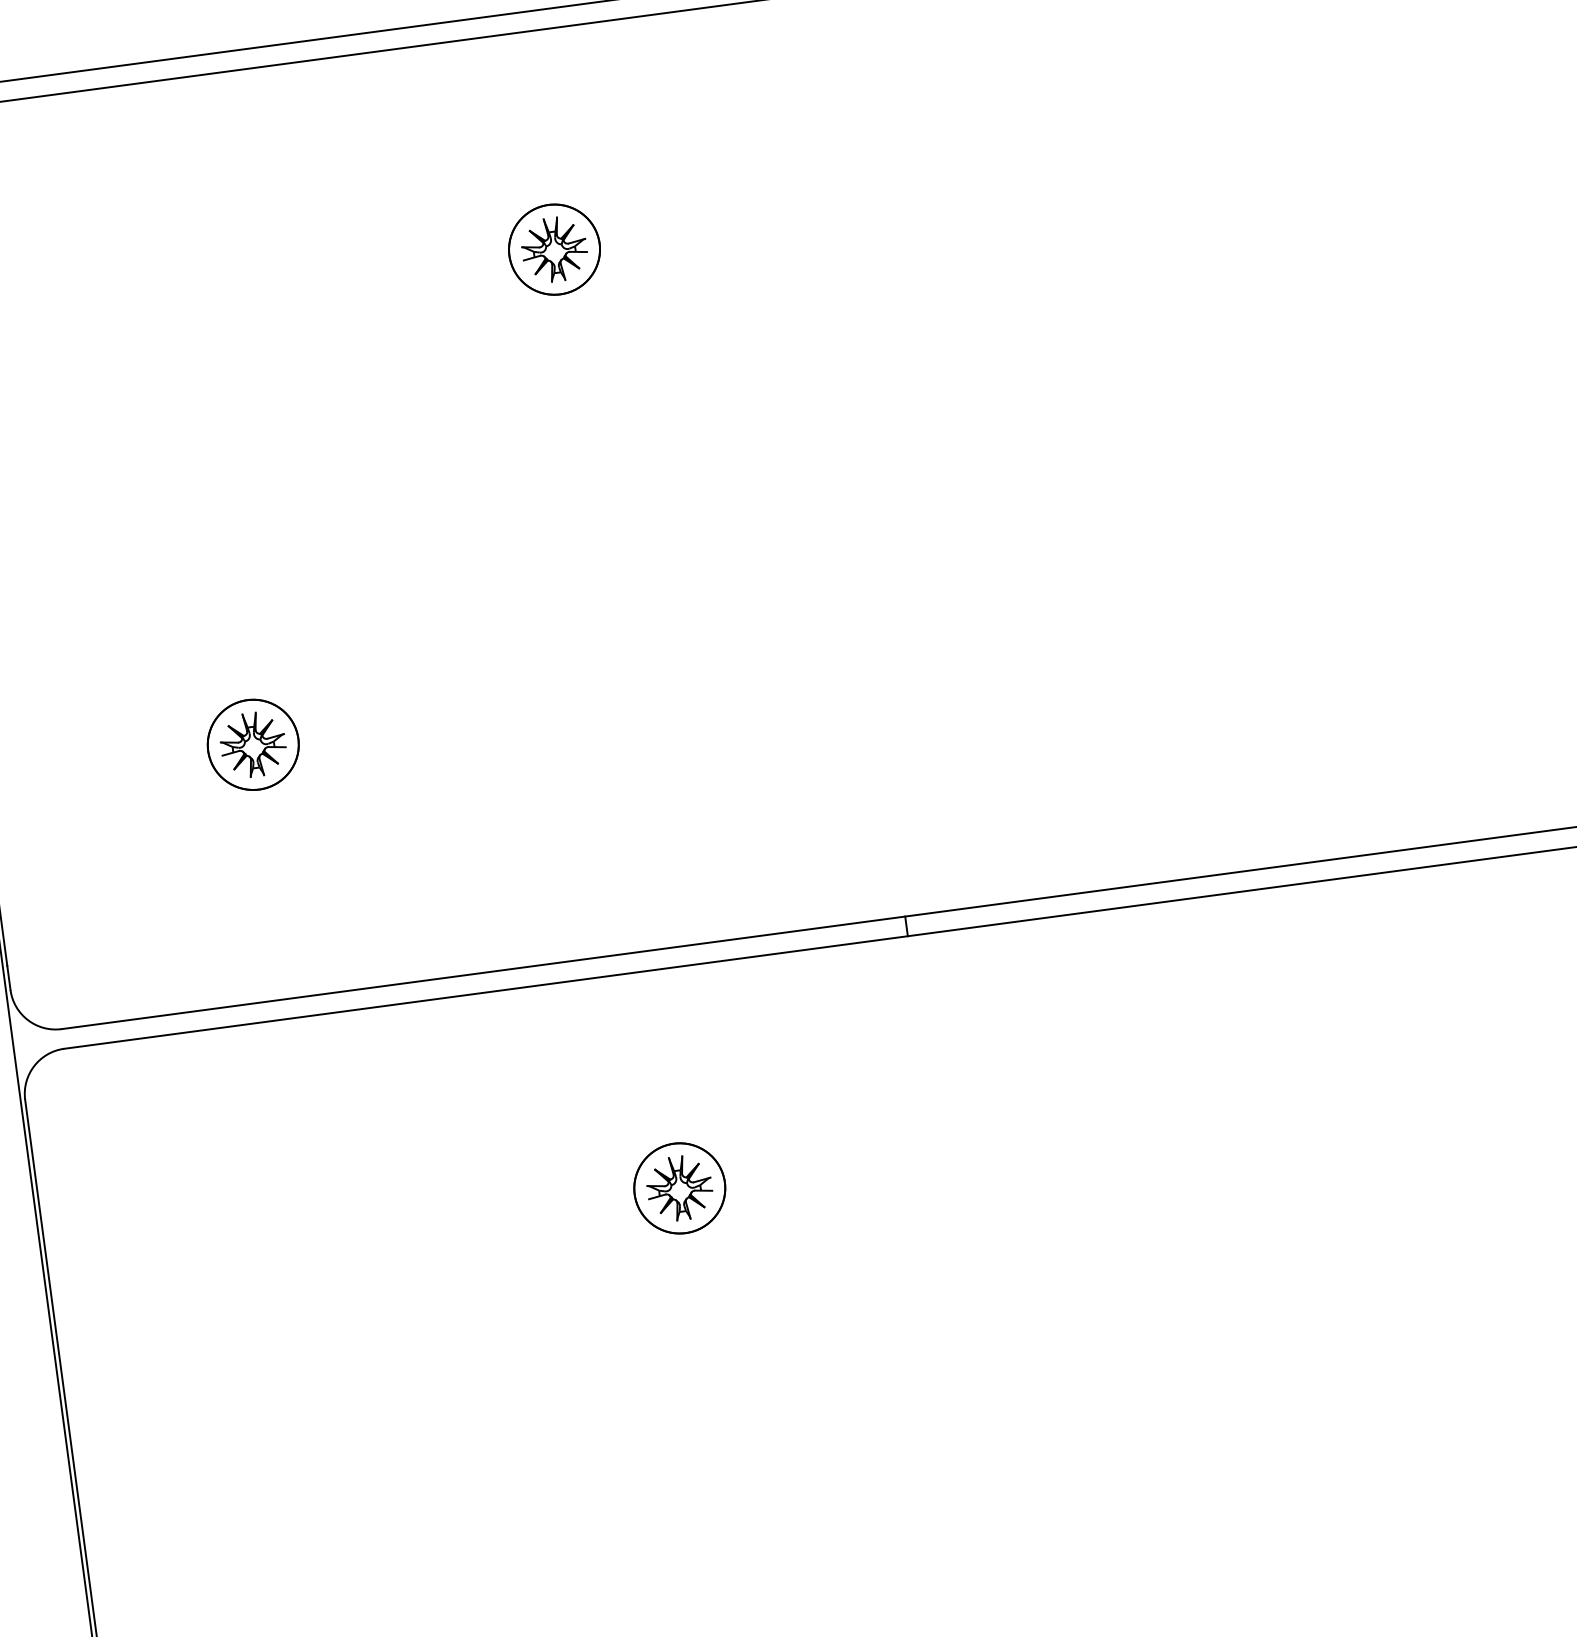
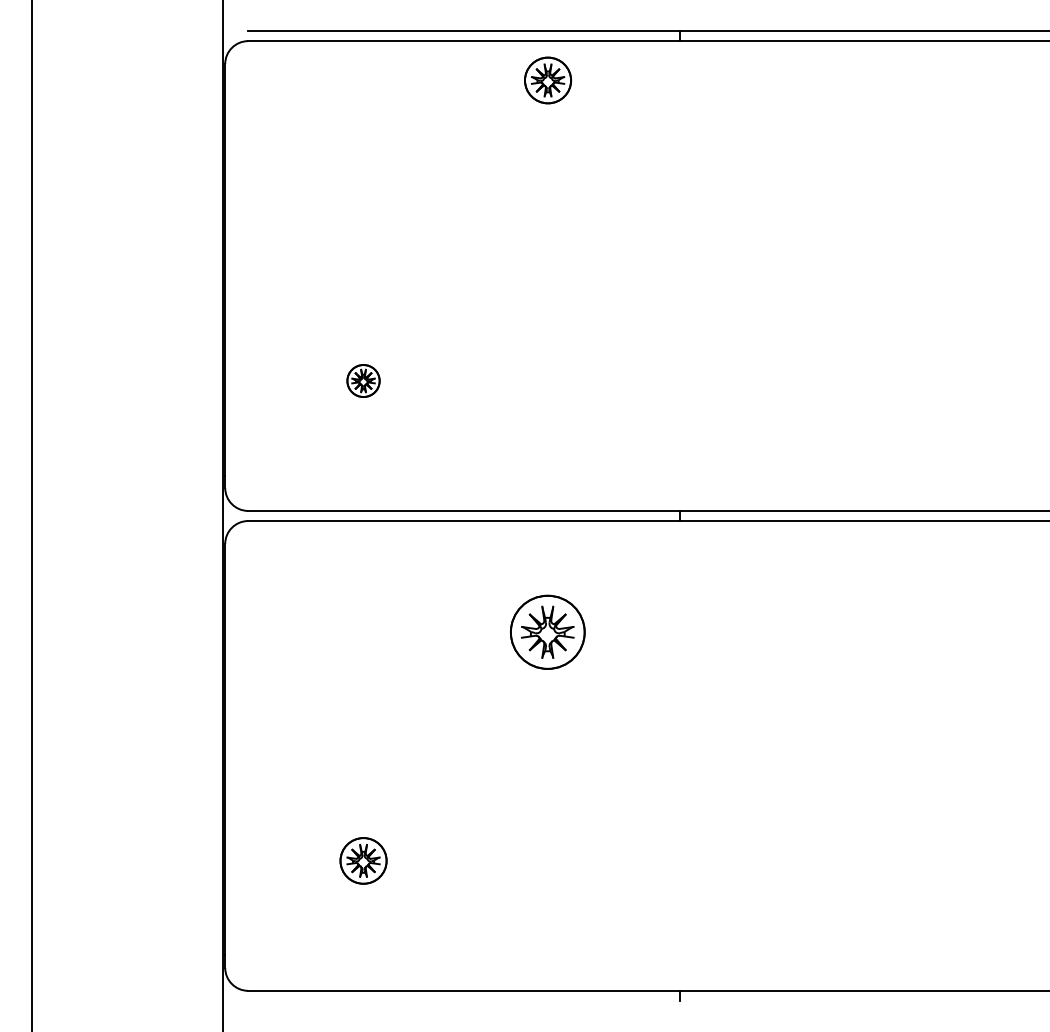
part: (555, 249) -> (548, 80), moved
part: (253, 743) -> (363, 380), size x0.7
part: (680, 1188) -> (548, 632), size x1.6

